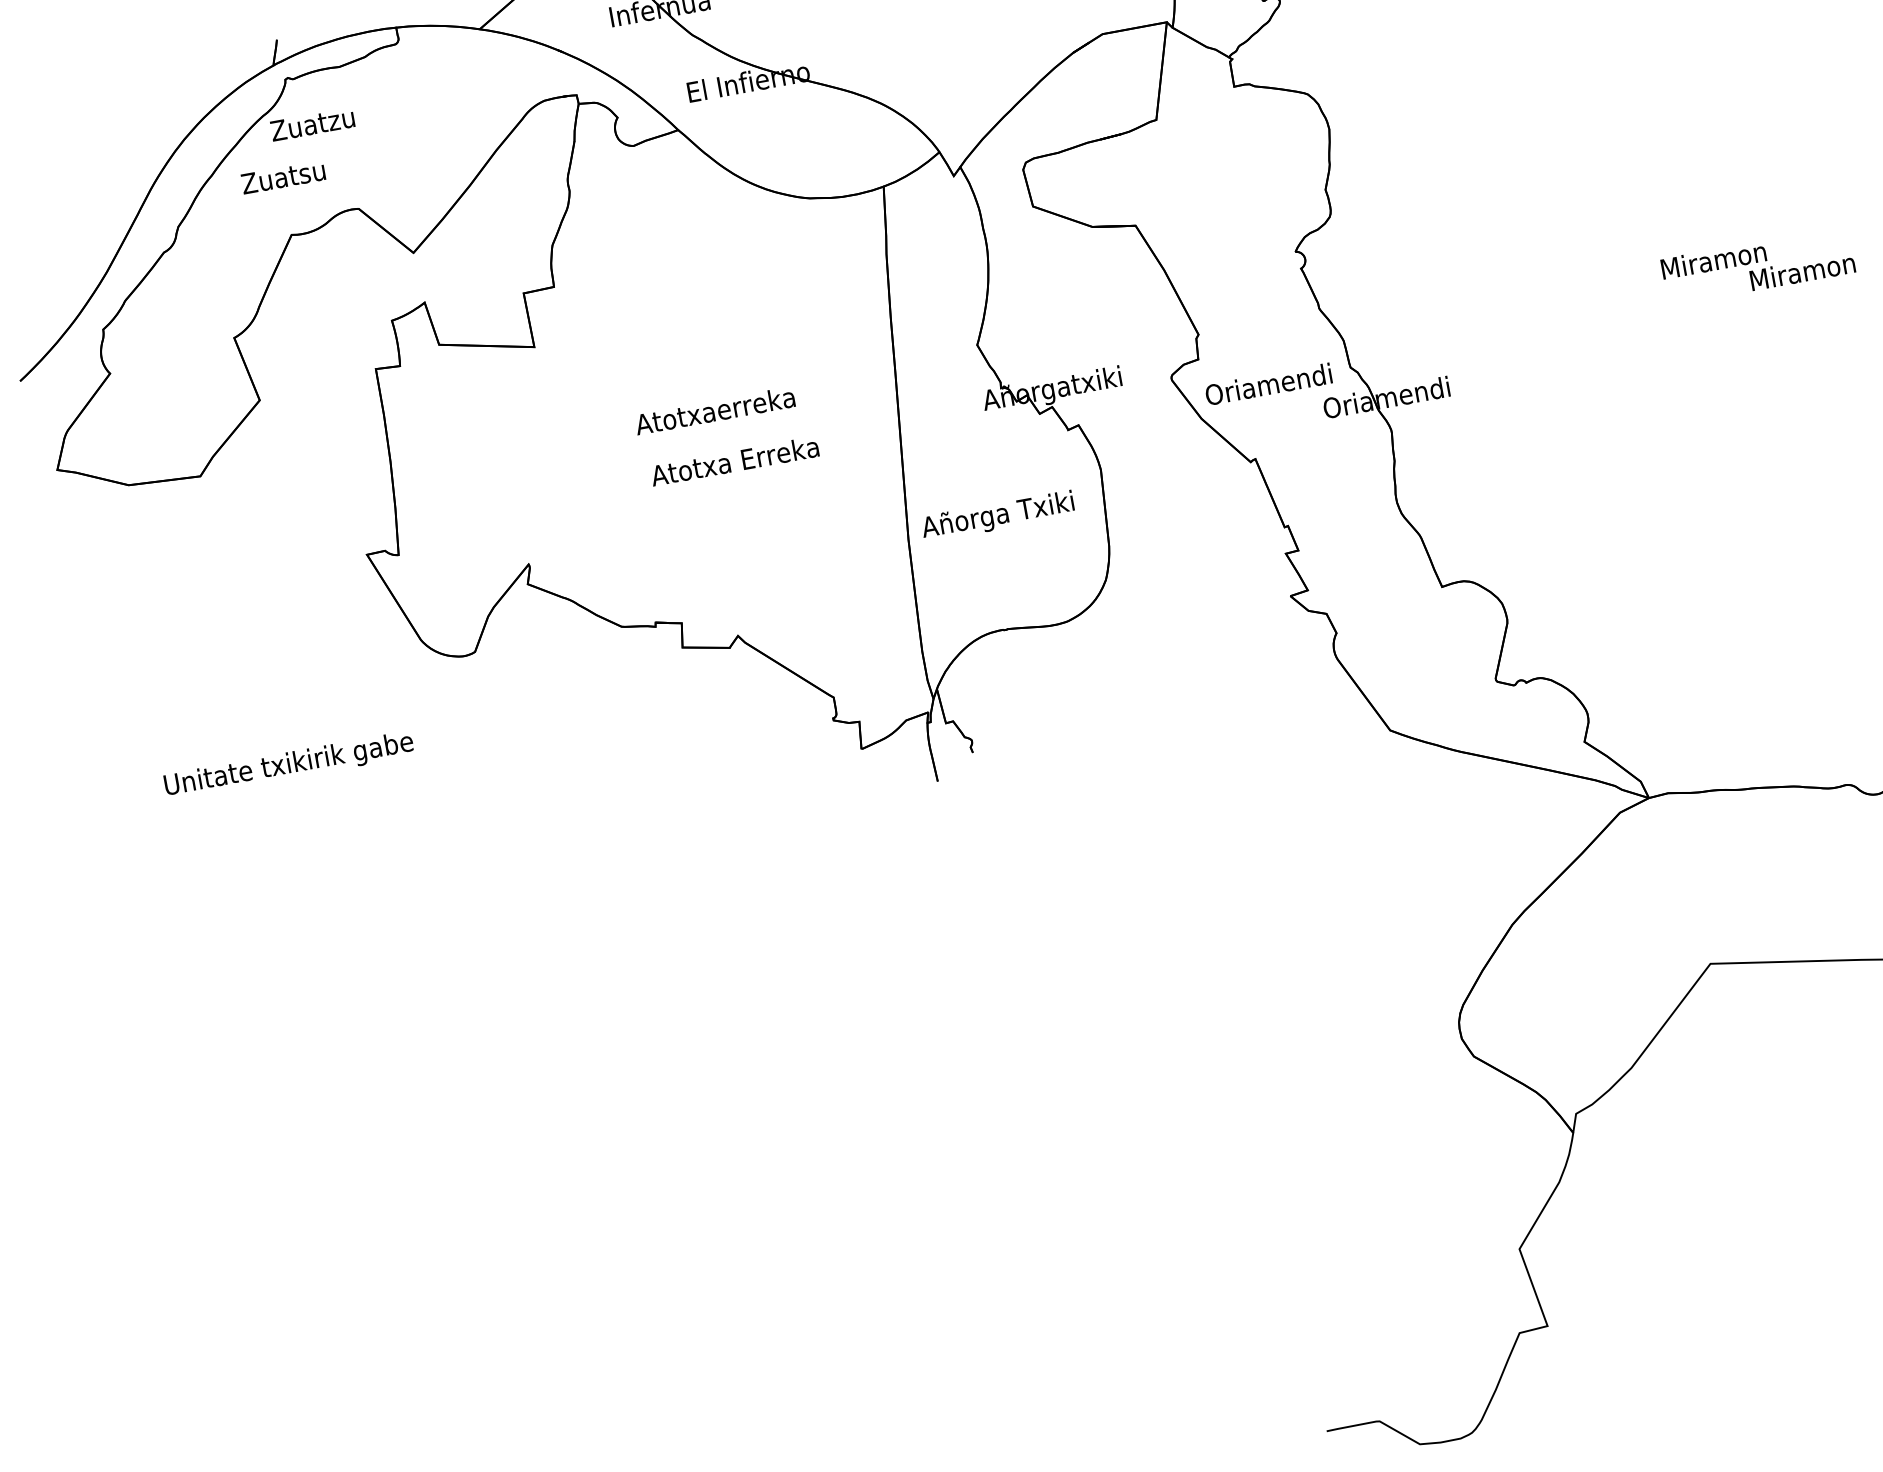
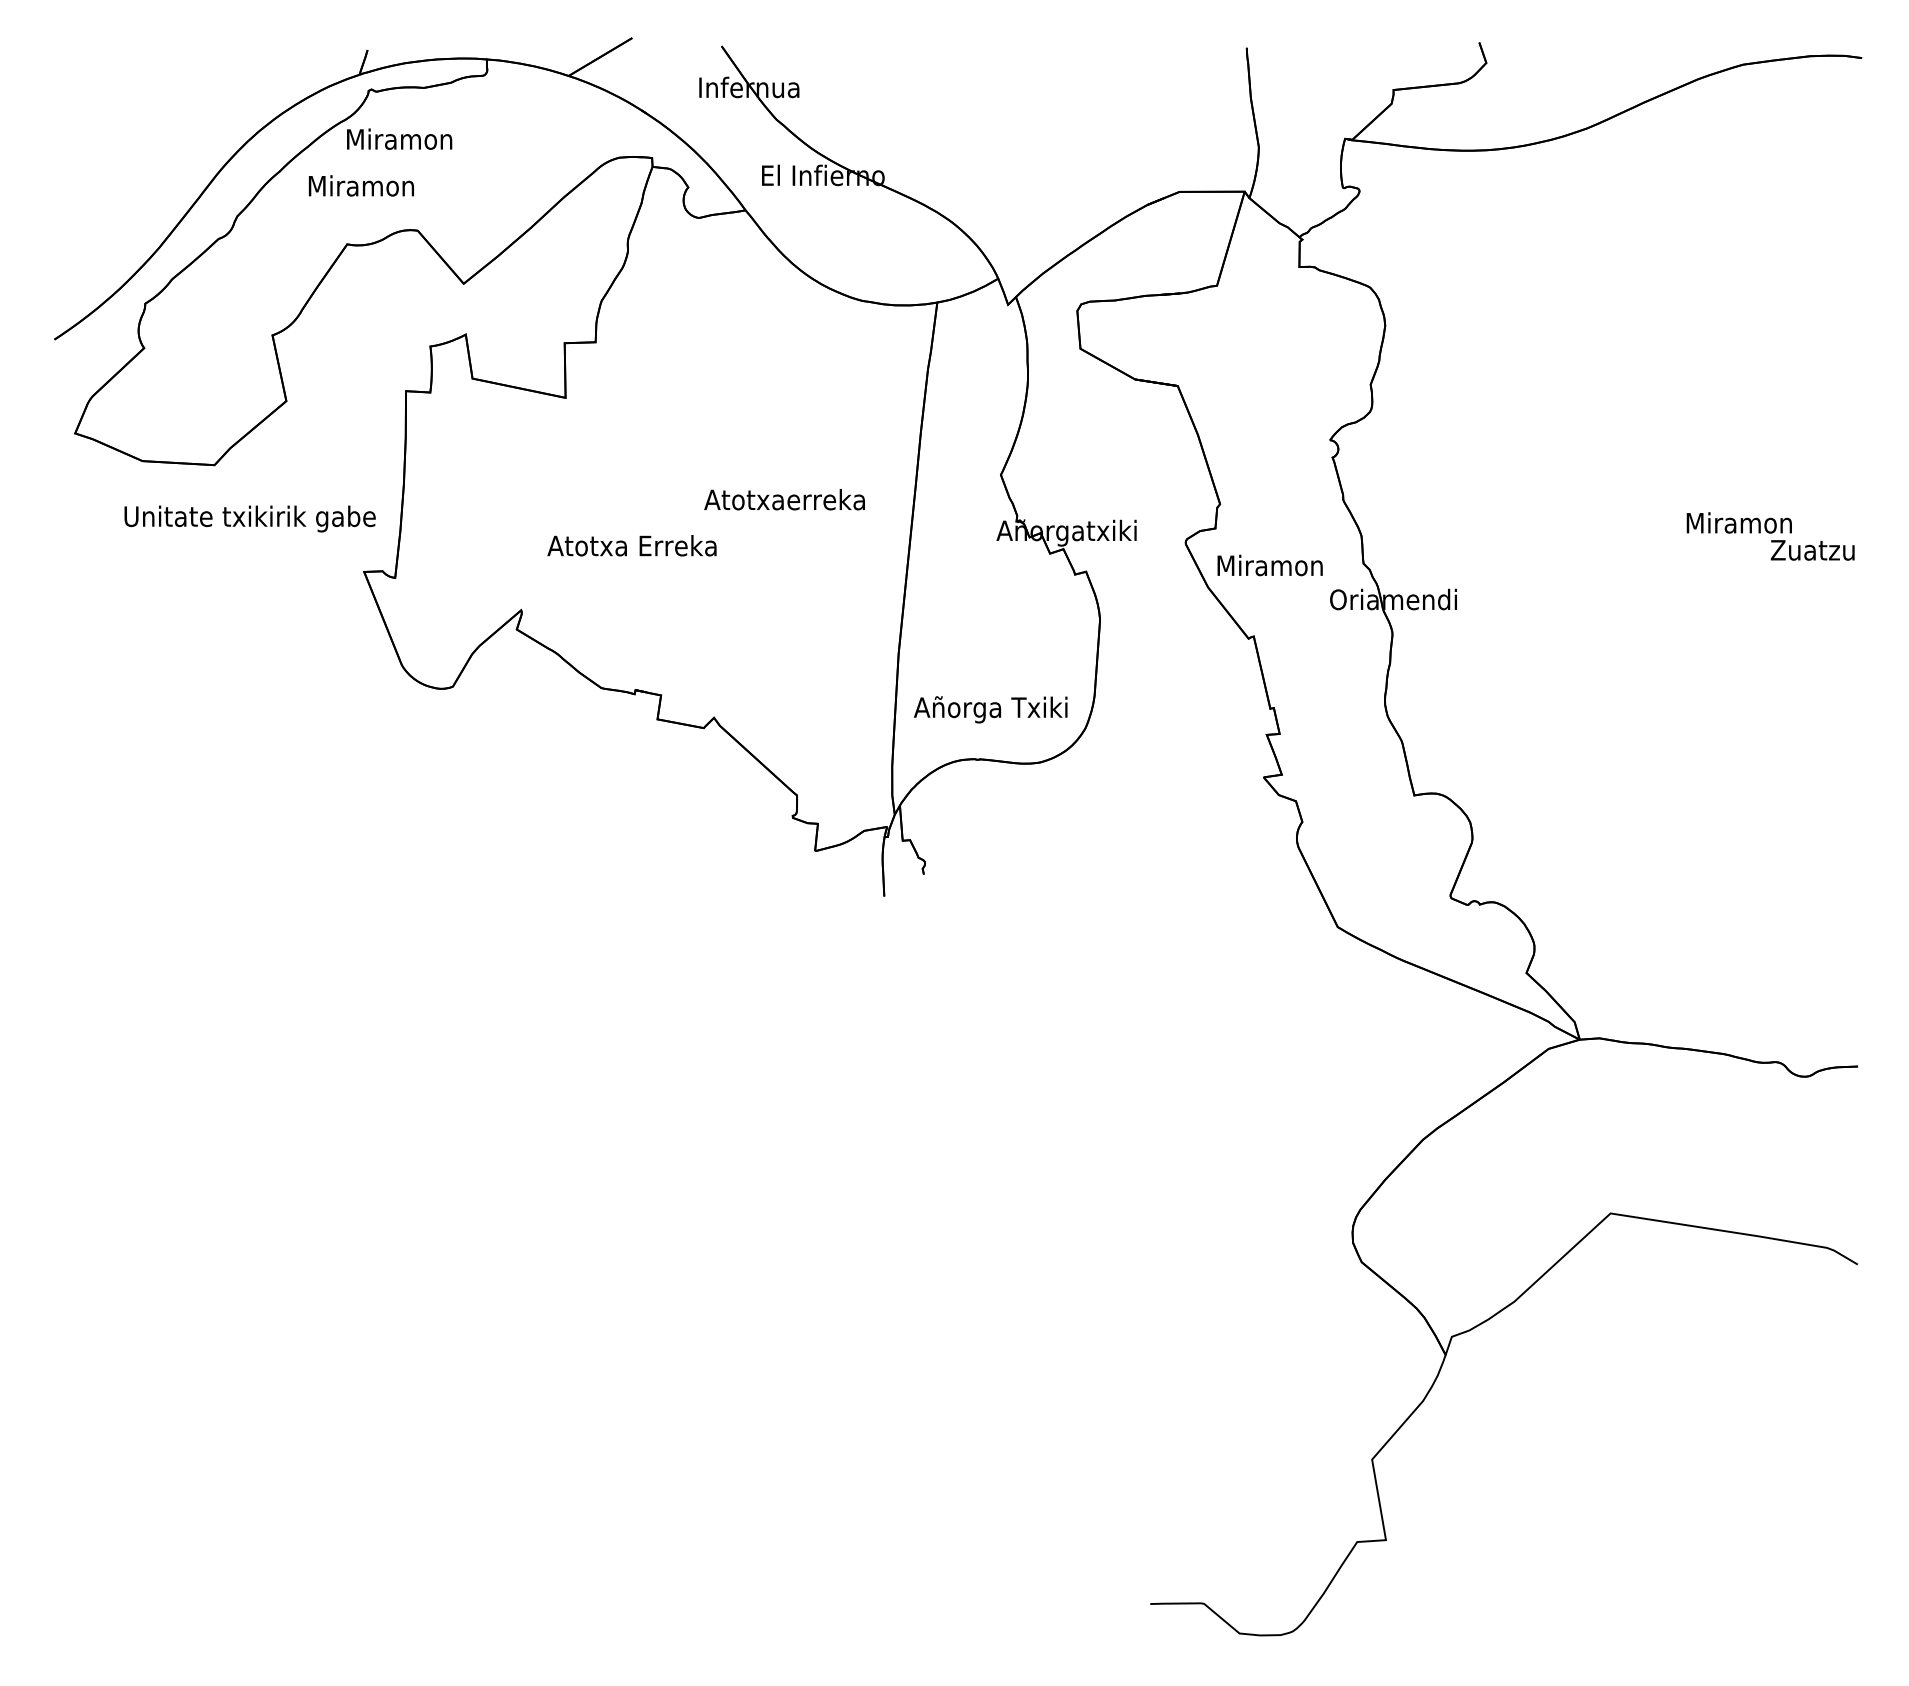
text: (323, 121) -> (398, 138), Zuatzu -> Miramon
text: (294, 174) -> (360, 185), Zuatsu -> Miramon
text: (1801, 271) -> (1823, 549), Miramon -> Zuatzu
text: (1268, 384) -> (1279, 565), Oriamendi -> Miramon
text: (714, 410) -> (784, 499), moved
text: (734, 461) -> (631, 545), moved
text: (997, 516) -> (990, 709), moved
text: (288, 765) -> (249, 518), moved

